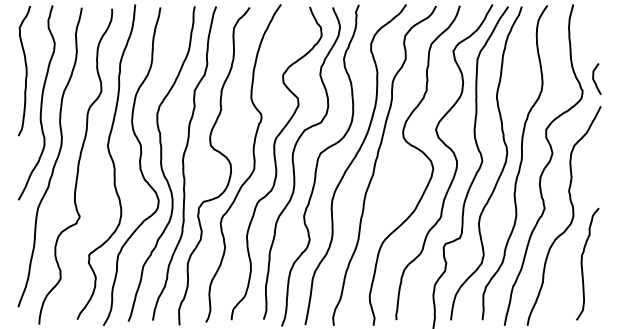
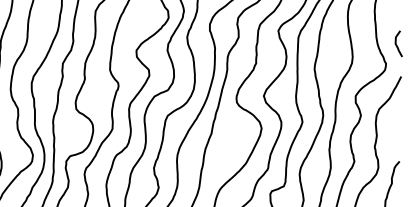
curve: (594, 77) -> (396, 42), moved

